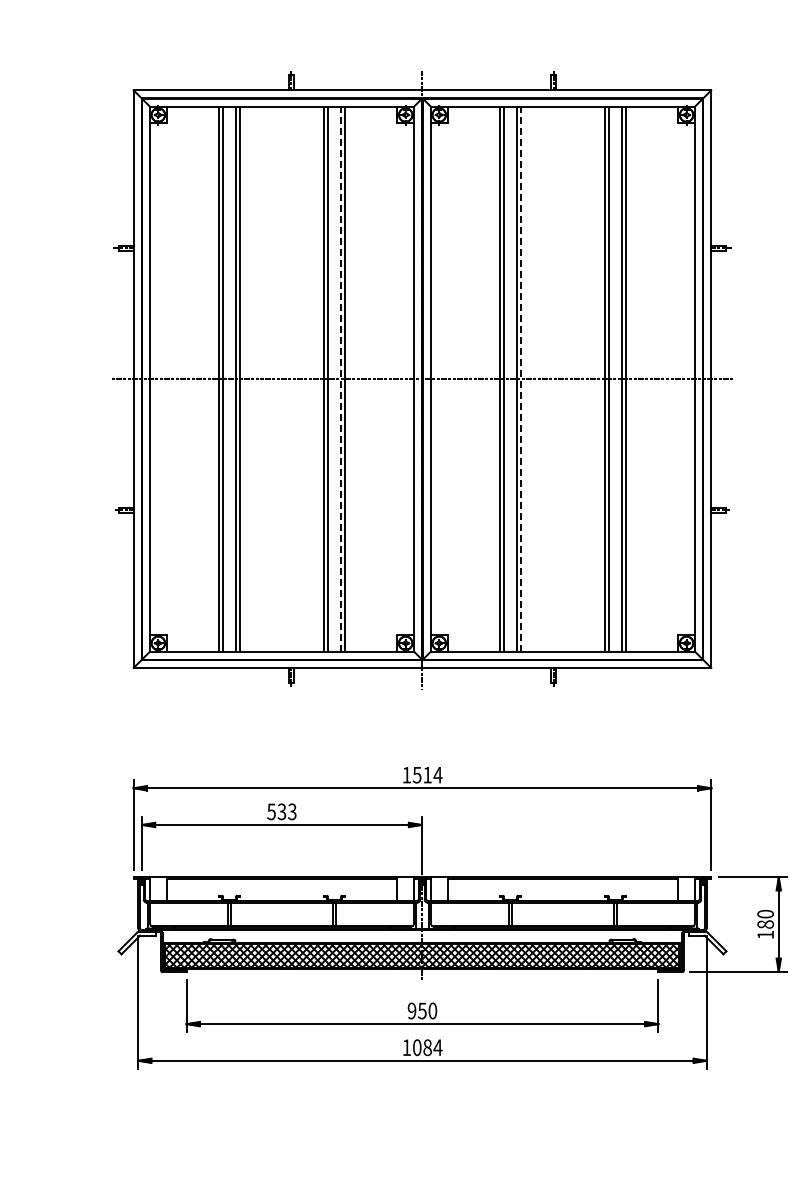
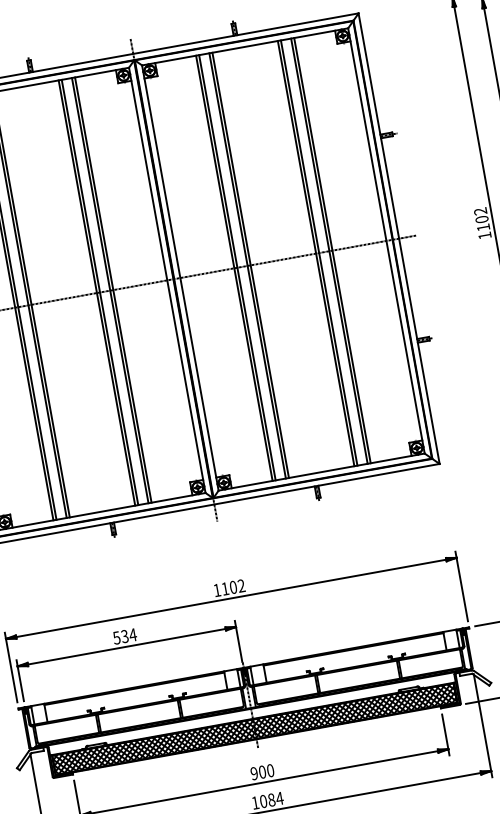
line: (340, 379) -> (109, 290), dashed -> solid
line: (521, 379) -> (251, 265), dashed -> solid
text: (427, 774) -> (233, 586), 1514 -> 1102
text: (291, 811) -> (132, 634), 533 -> 534
text: (422, 1010) -> (262, 771), 950 -> 900

